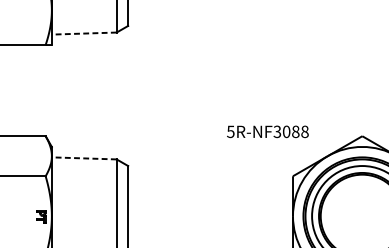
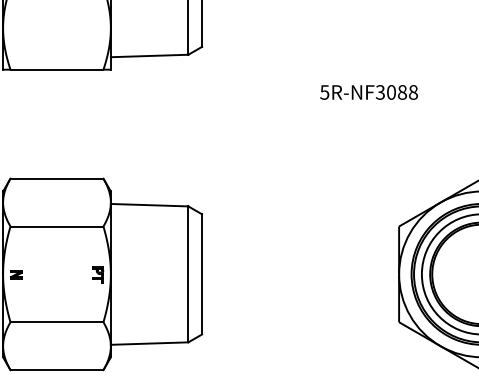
line: (84, 33) -> (149, 55), dashed -> solid
text: (267, 131) -> (368, 92), moved
line: (84, 158) -> (149, 205), dashed -> solid

